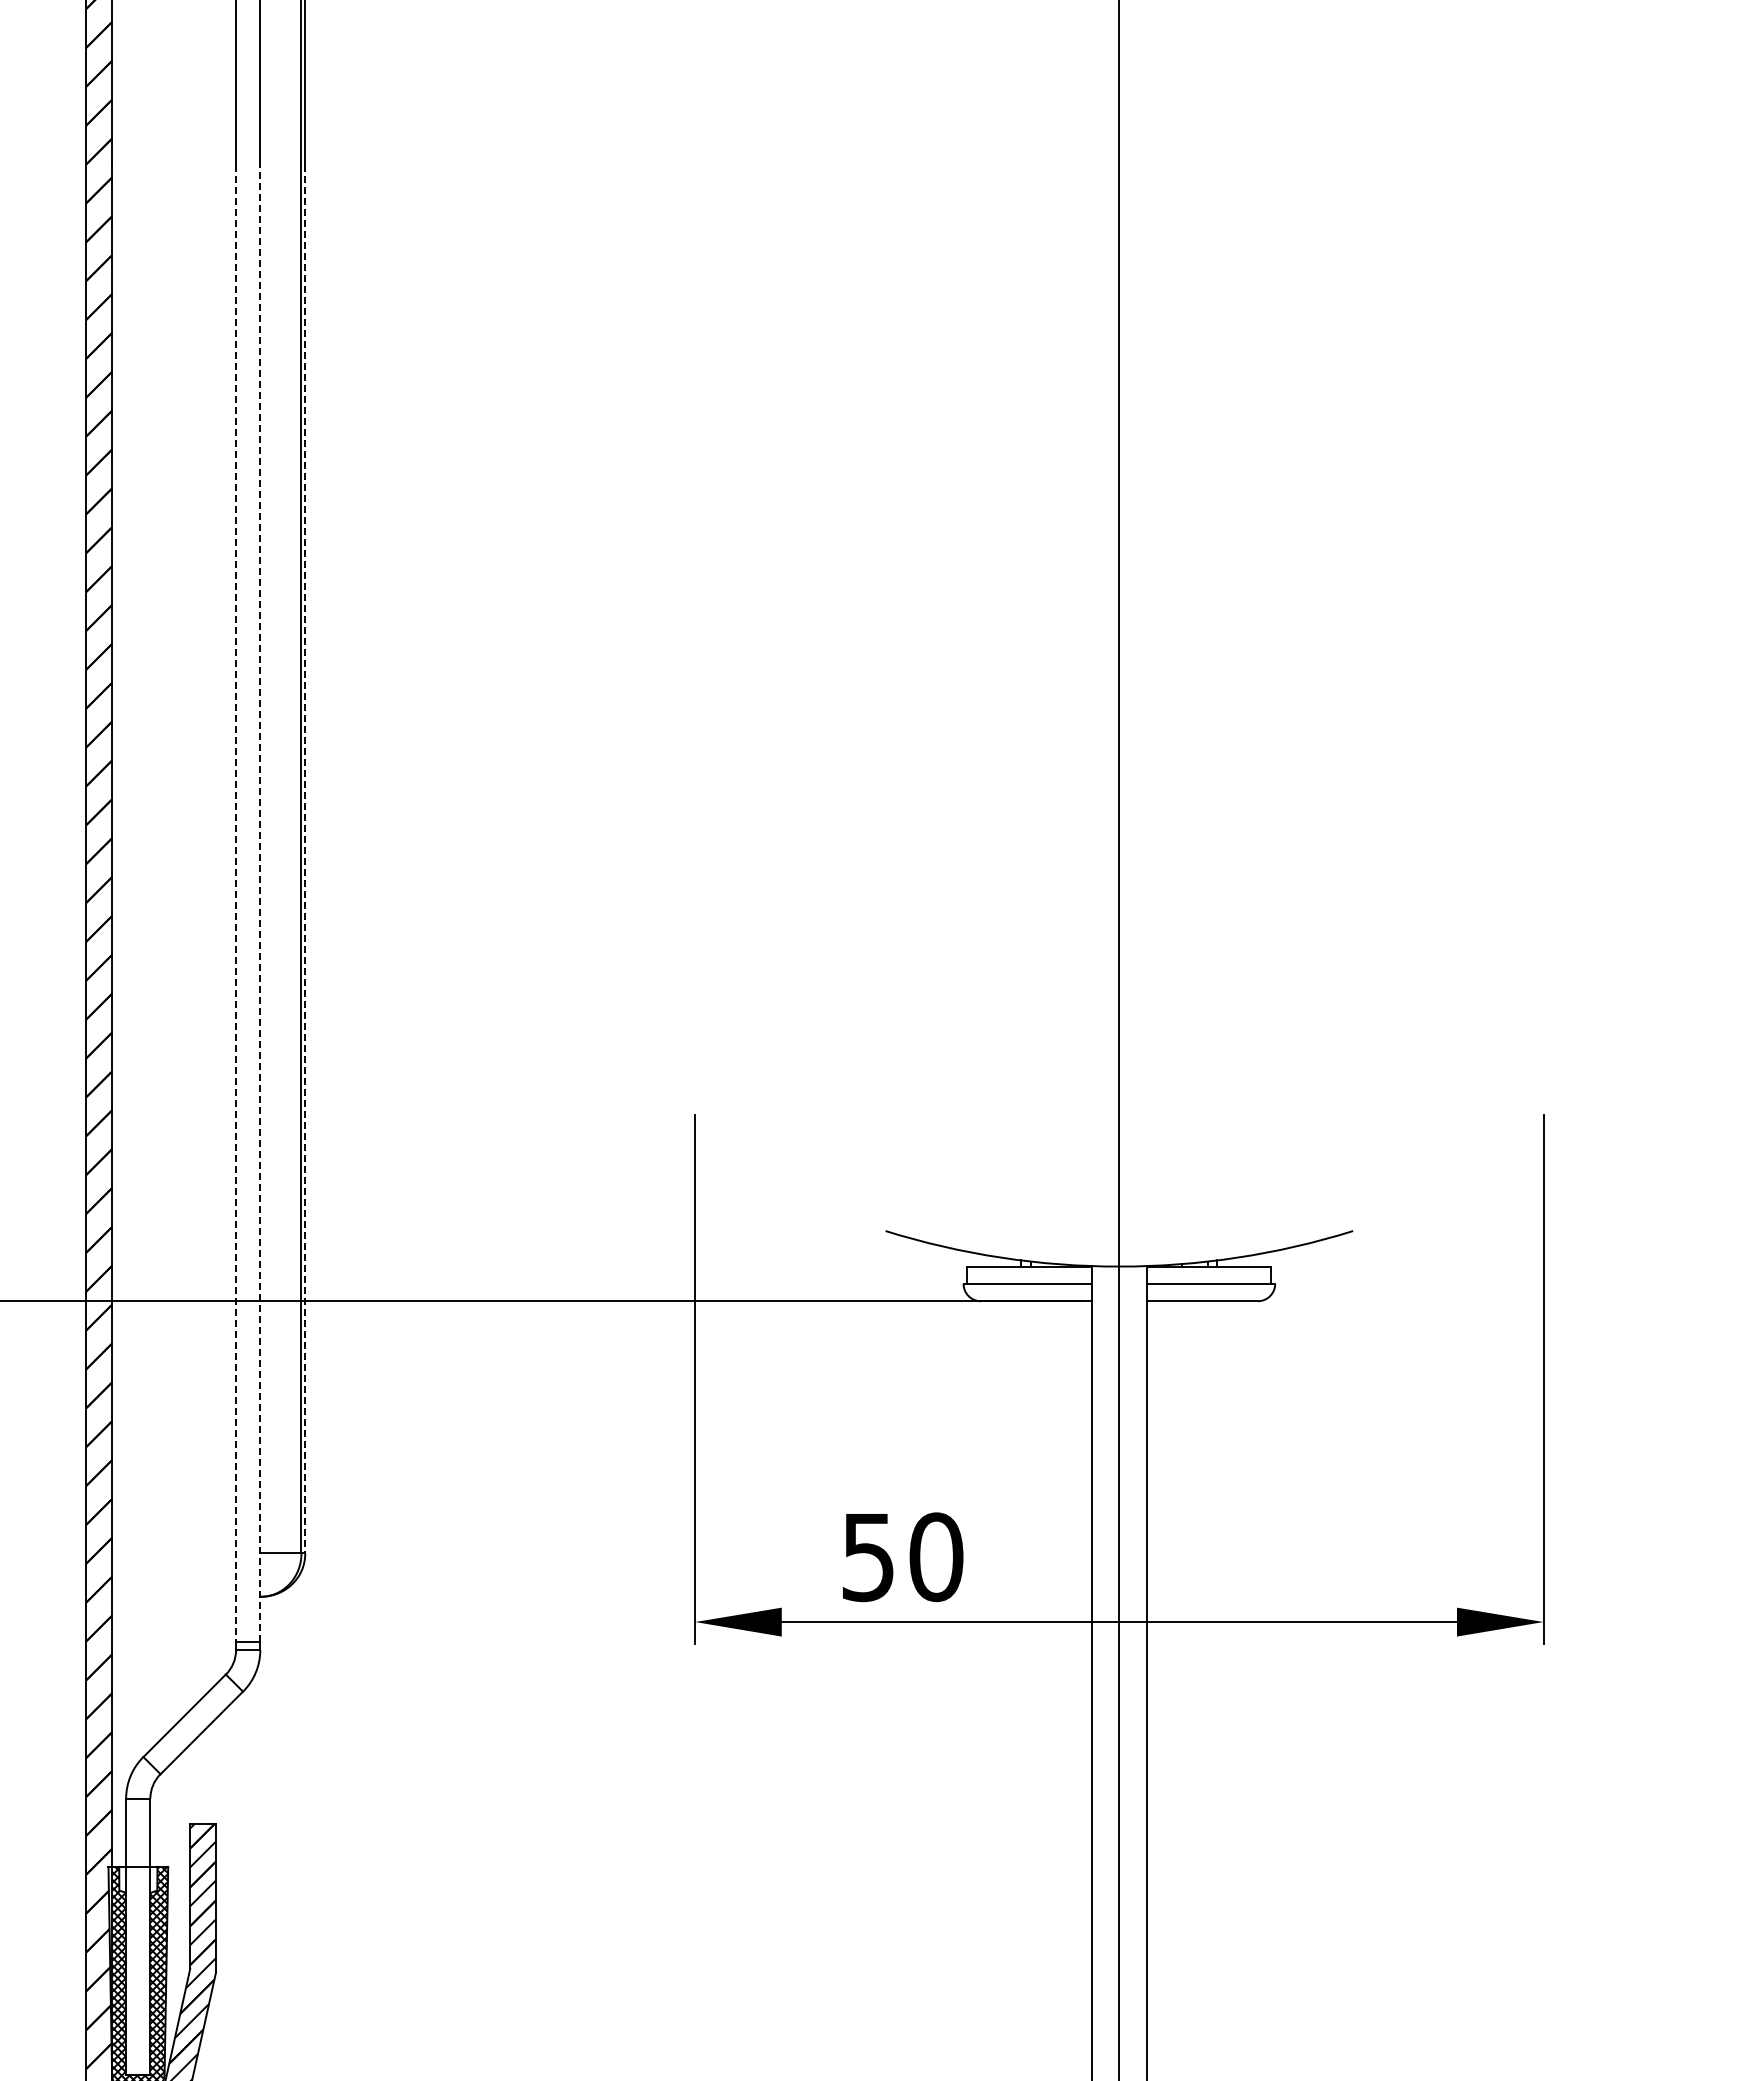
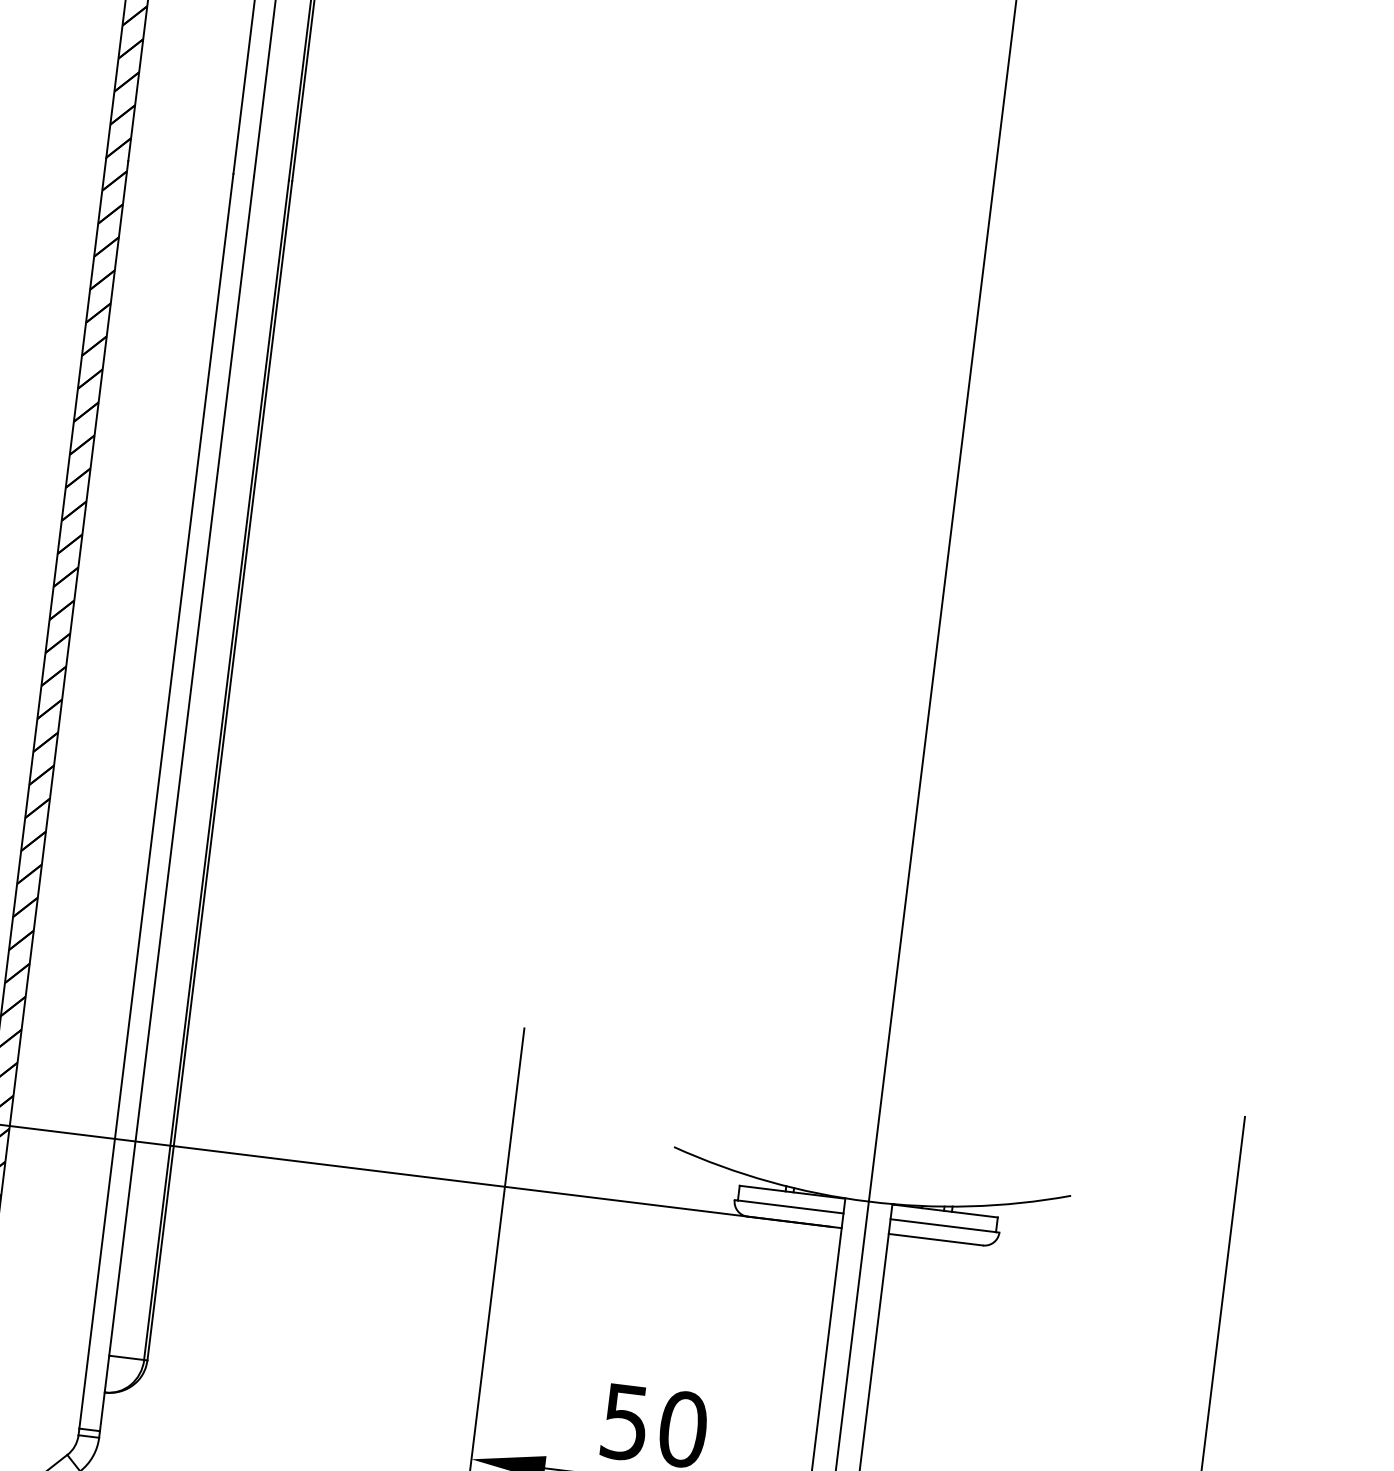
line: (305, 859) -> (219, 770), dashed -> solid
line: (236, 903) -> (156, 801), dashed -> solid
line: (260, 903) -> (177, 803), dashed -> solid

